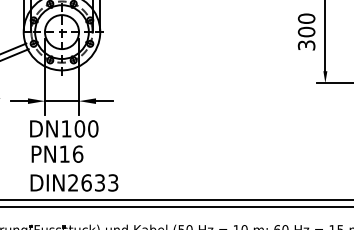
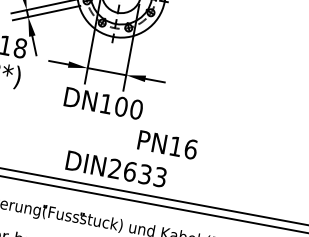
text: (57, 153) -> (167, 144), moved
text: (74, 182) -> (116, 168), moved

